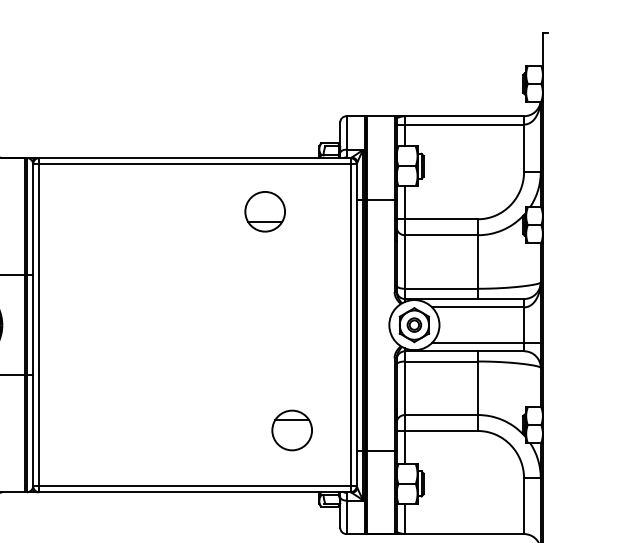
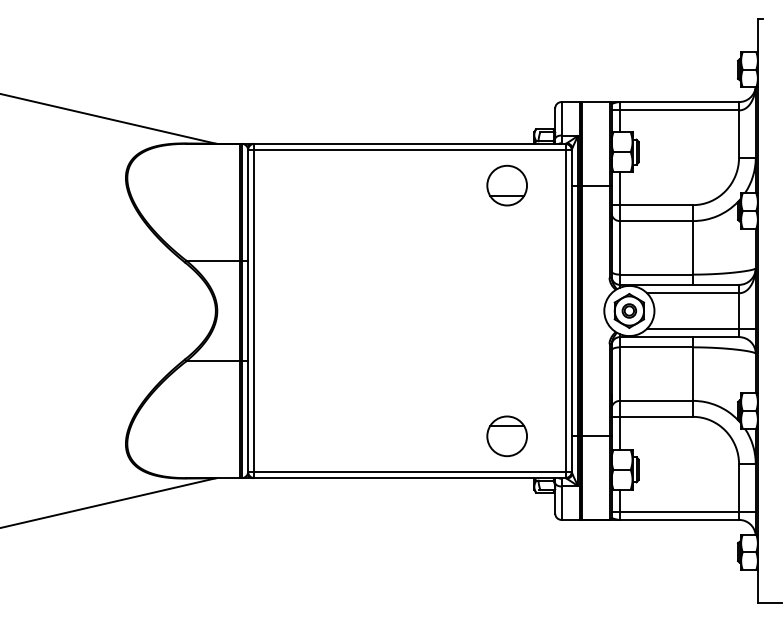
part: (264, 211) -> (506, 185), moved
part: (291, 430) -> (506, 436), moved
line: (468, 525) -> (683, 511), added

